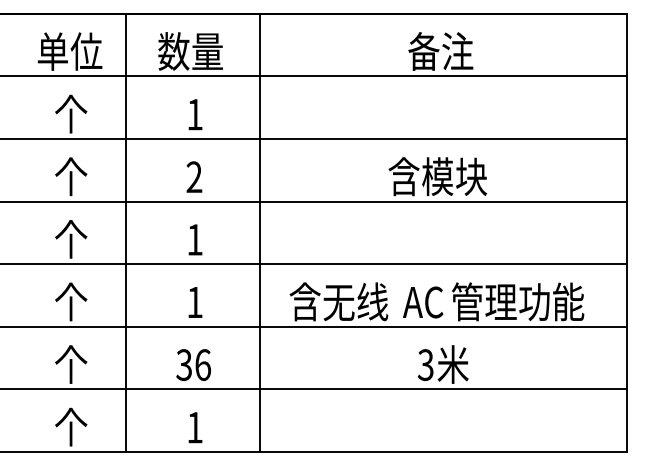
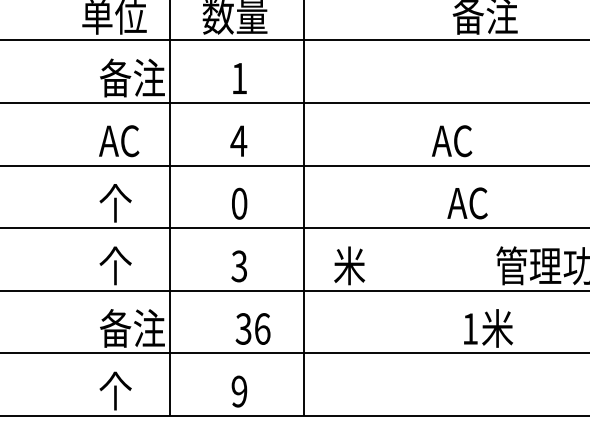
text: (87, 113) -> (131, 77), 个 -> 备注
text: (74, 176) -> (118, 140), 个 -> AC
text: (193, 176) -> (237, 140), 2 -> 4
text: (437, 176) -> (481, 140), 含模块 -> AC
text: (194, 239) -> (238, 203), 1 -> 0
text: (338, 301) -> (382, 265), 含无线 -> 米
text: (194, 302) -> (238, 266), 1 -> 3
text: (423, 302) -> (467, 203), moved
text: (87, 364) -> (131, 328), 个 -> 备注
text: (193, 364) -> (252, 328), moved
text: (425, 364) -> (469, 328), 3 -> 1
text: (194, 427) -> (238, 391), 1 -> 9

